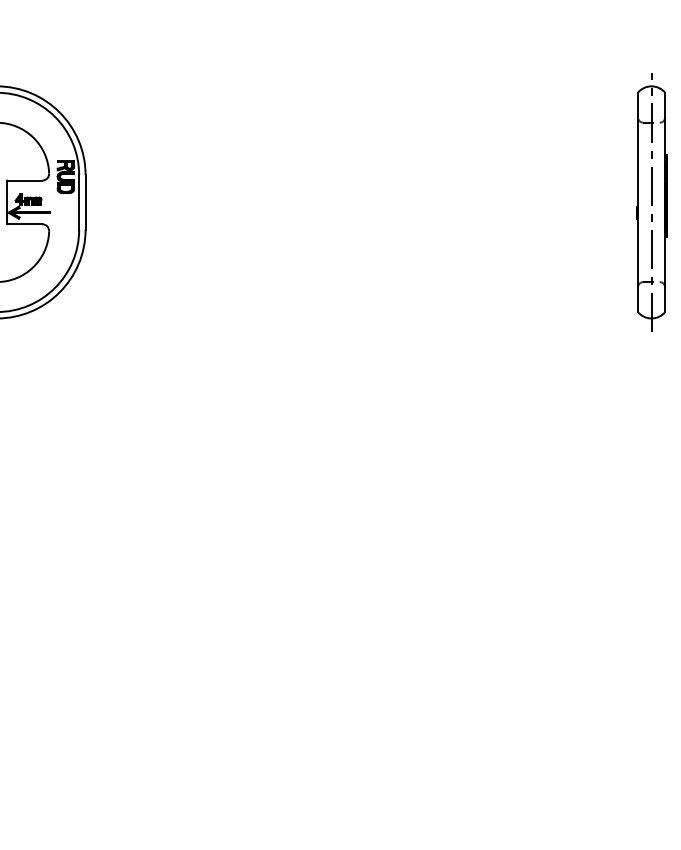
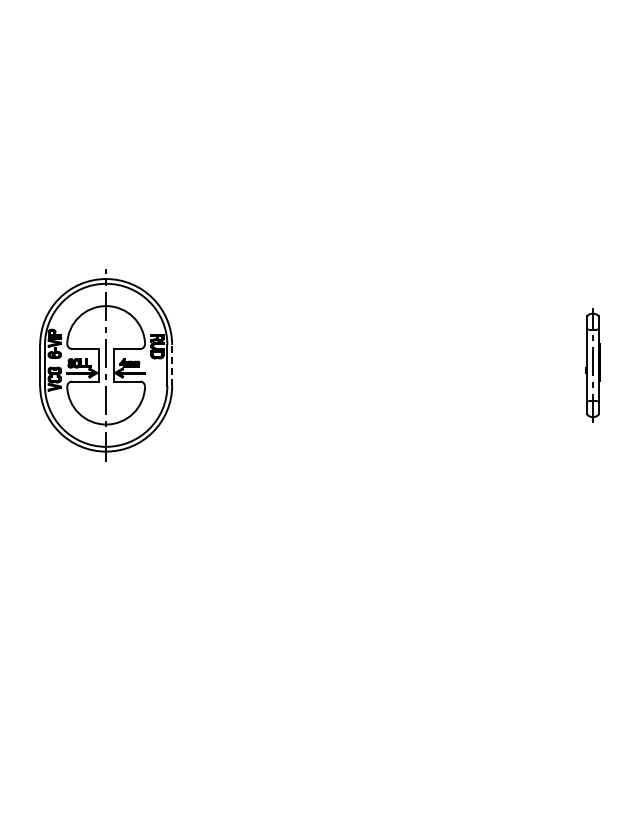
line: (86, 201) -> (172, 364), solid -> dashed
part: (651, 202) -> (592, 365), size x0.6

